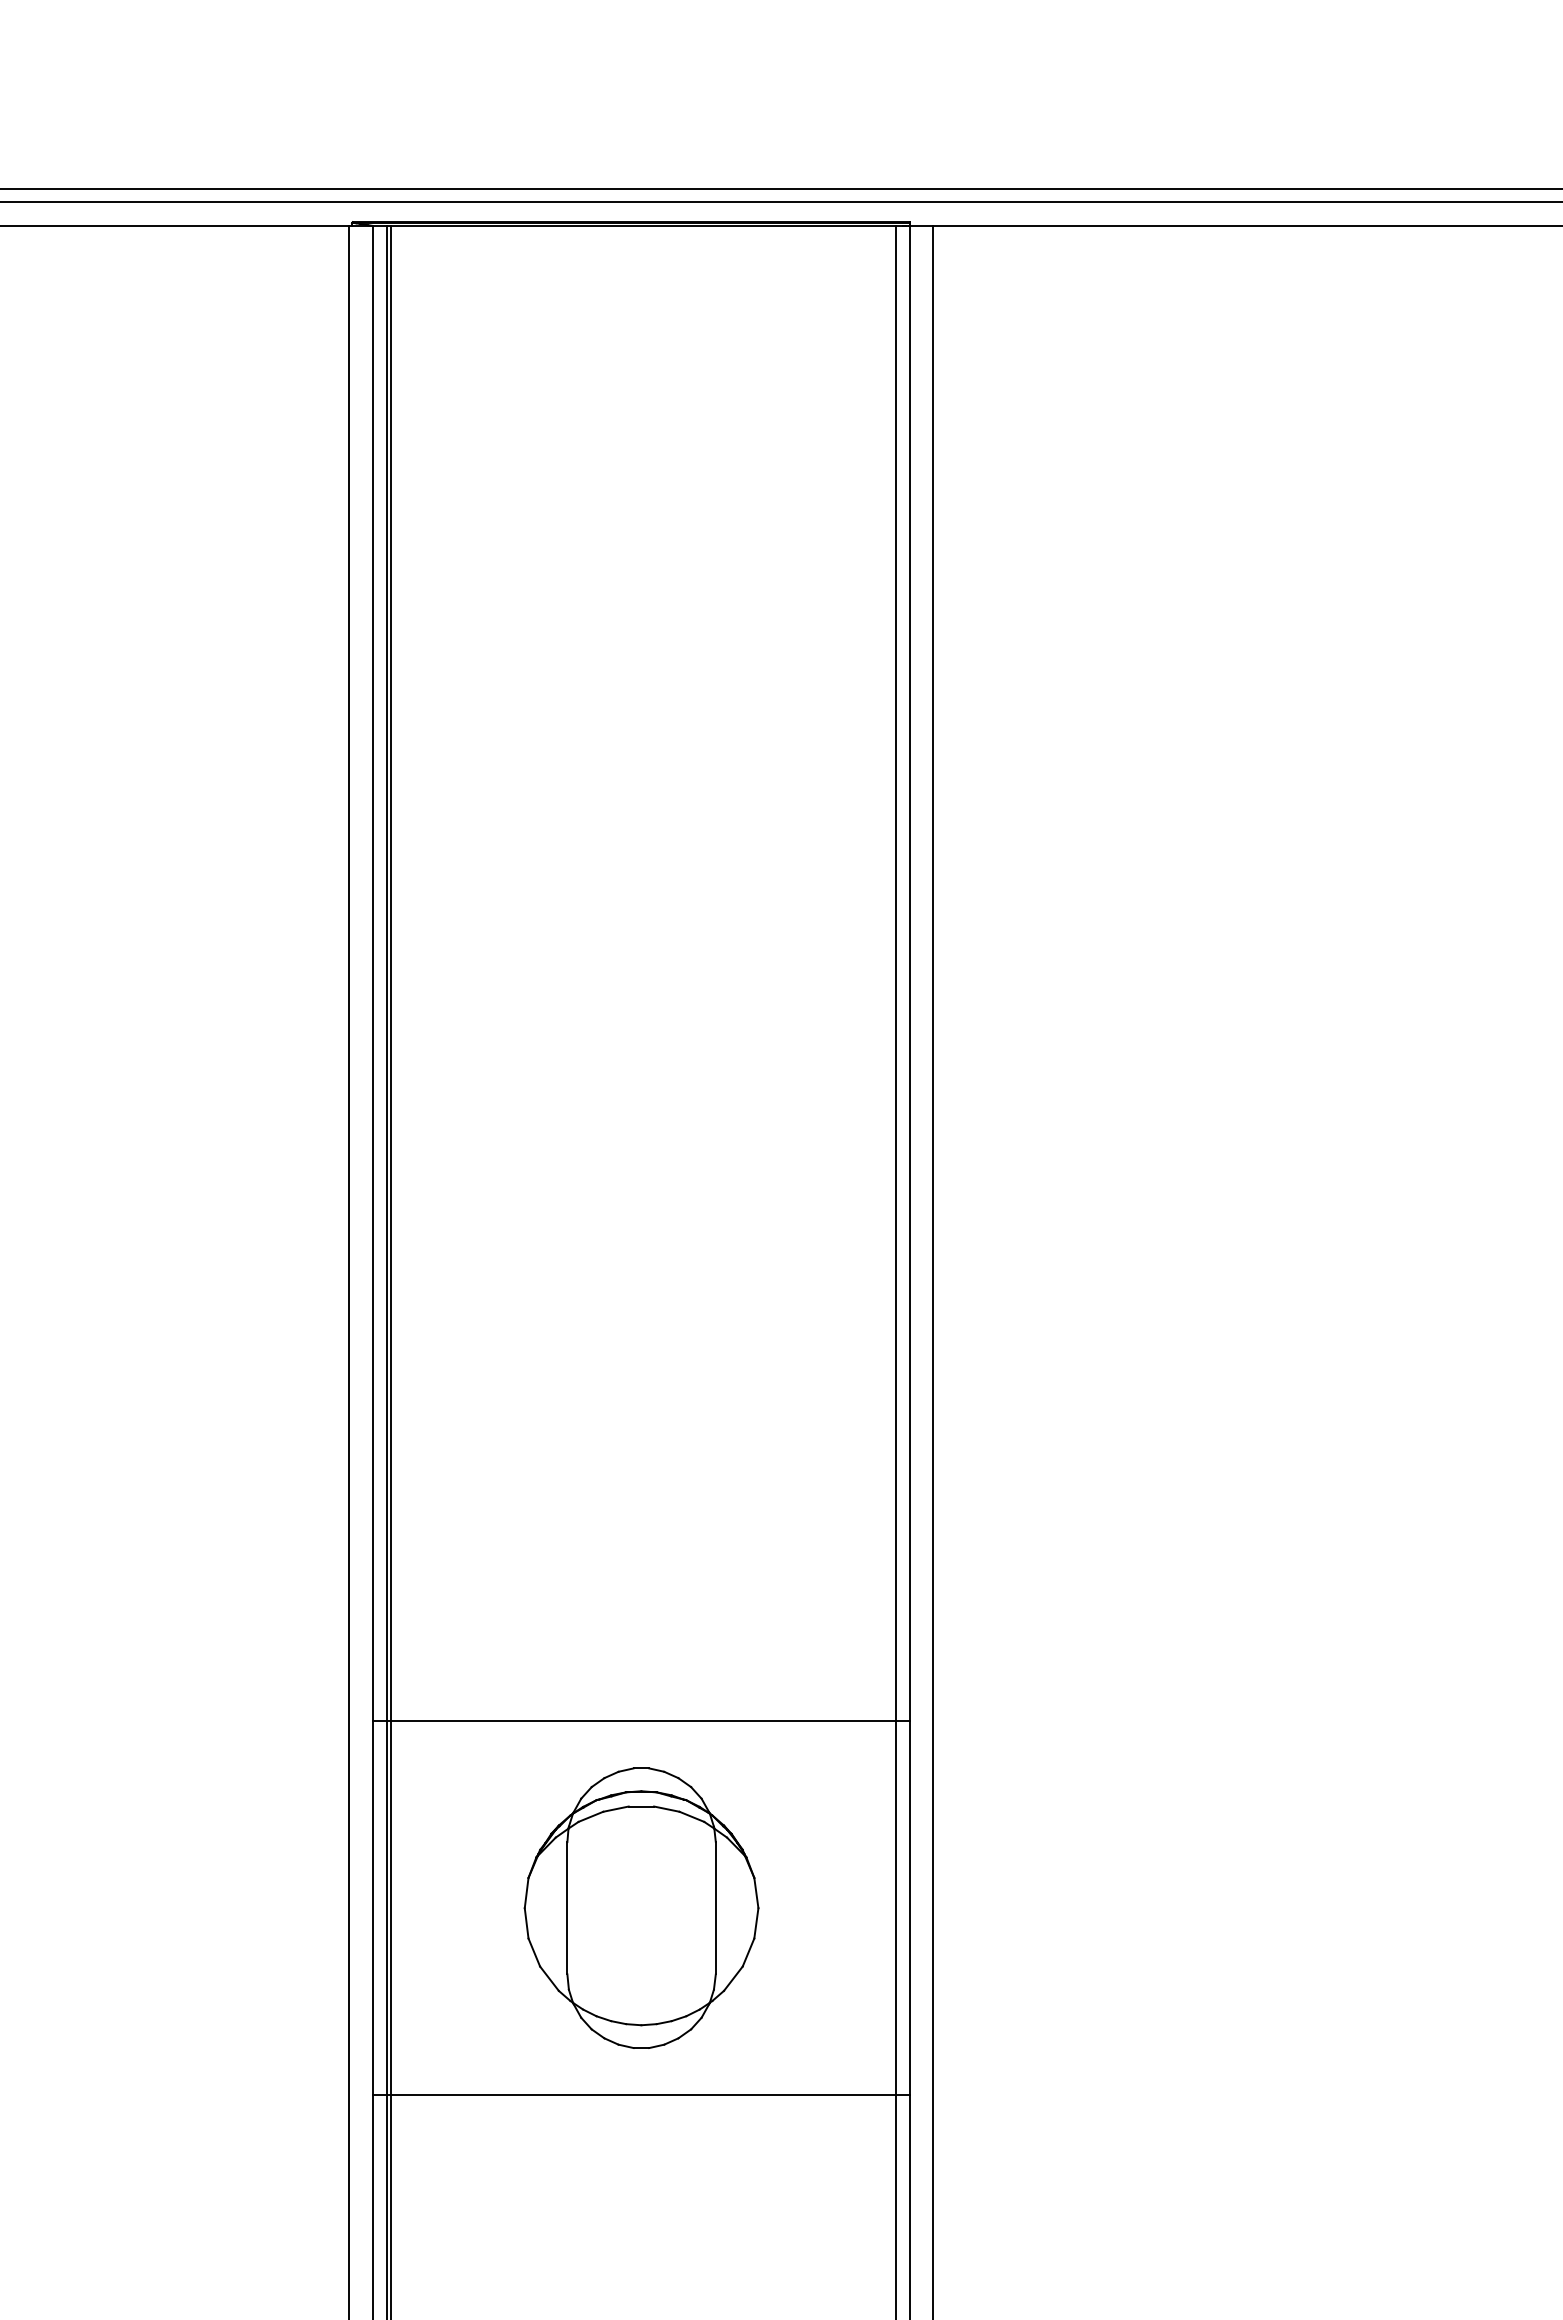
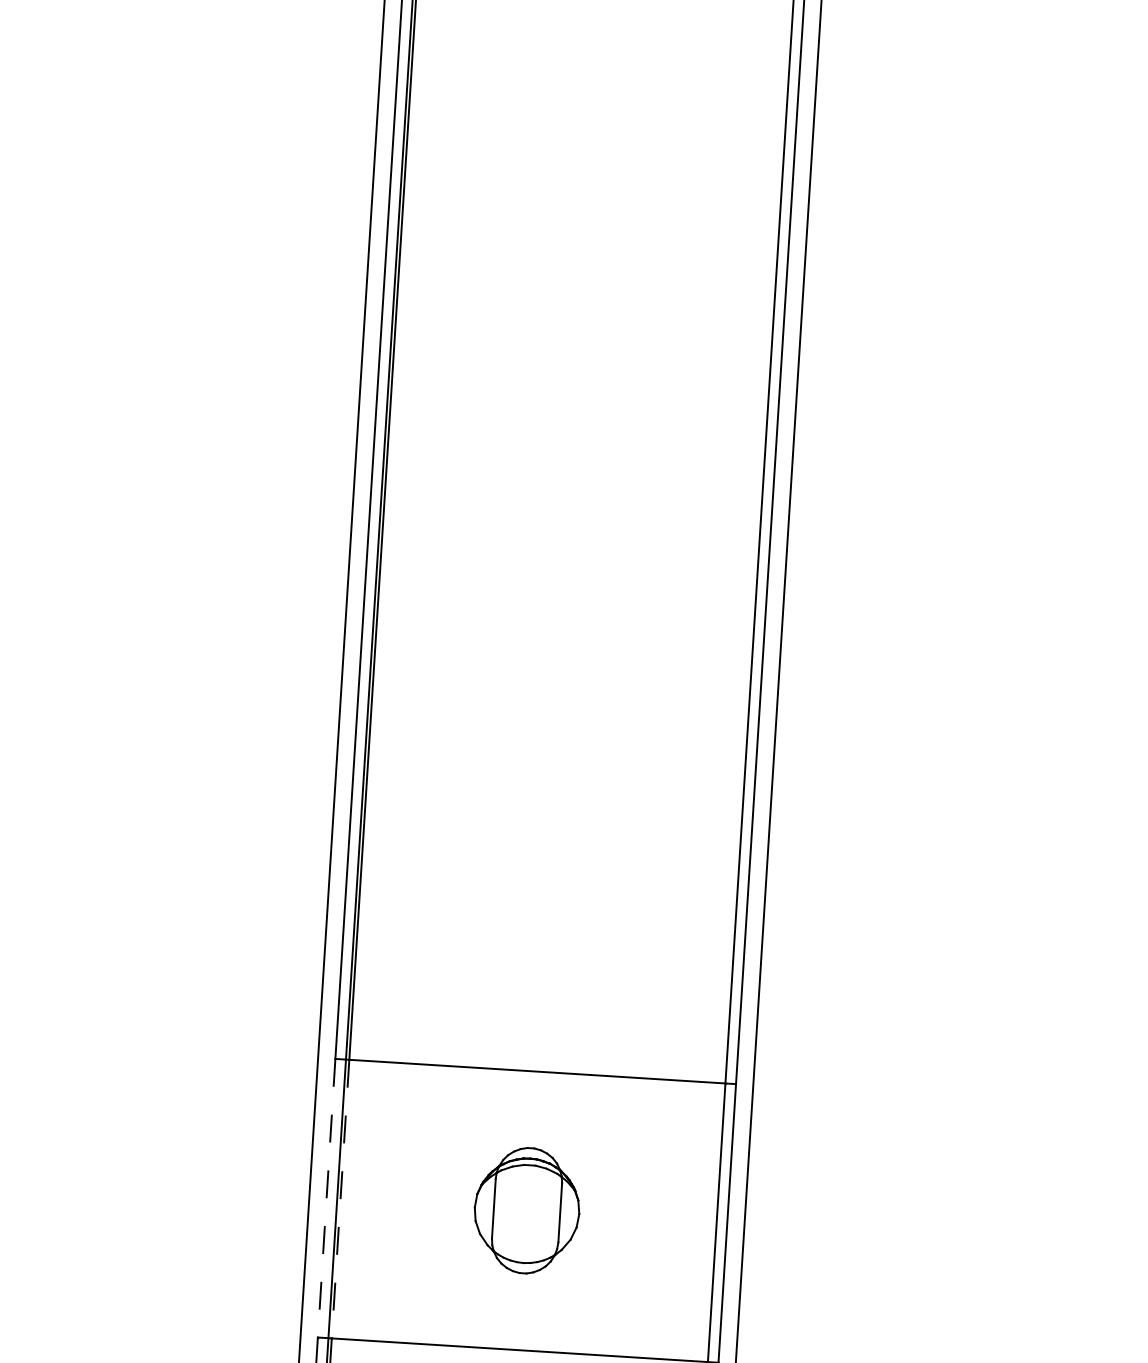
part: (641, 1907) -> (527, 1210), size x0.6
line: (372, 1908) -> (326, 1198), solid -> dashed
line: (391, 1908) -> (340, 1199), solid -> dashed

